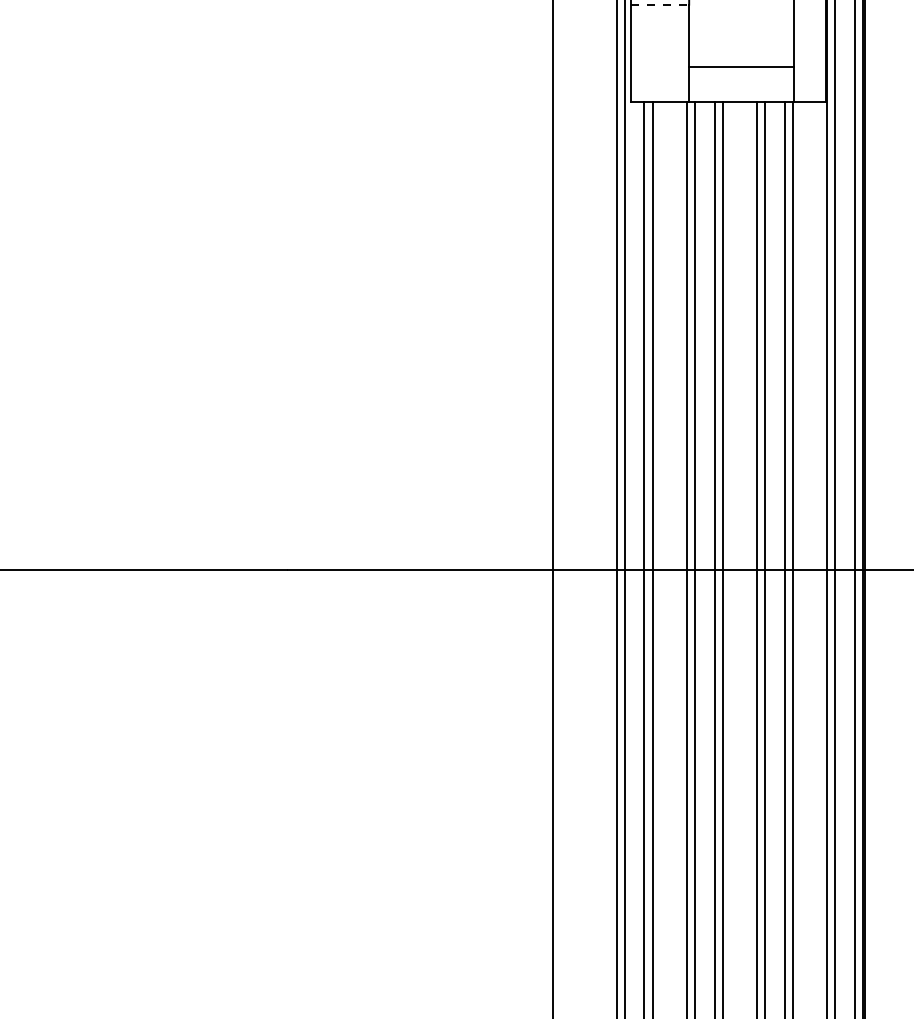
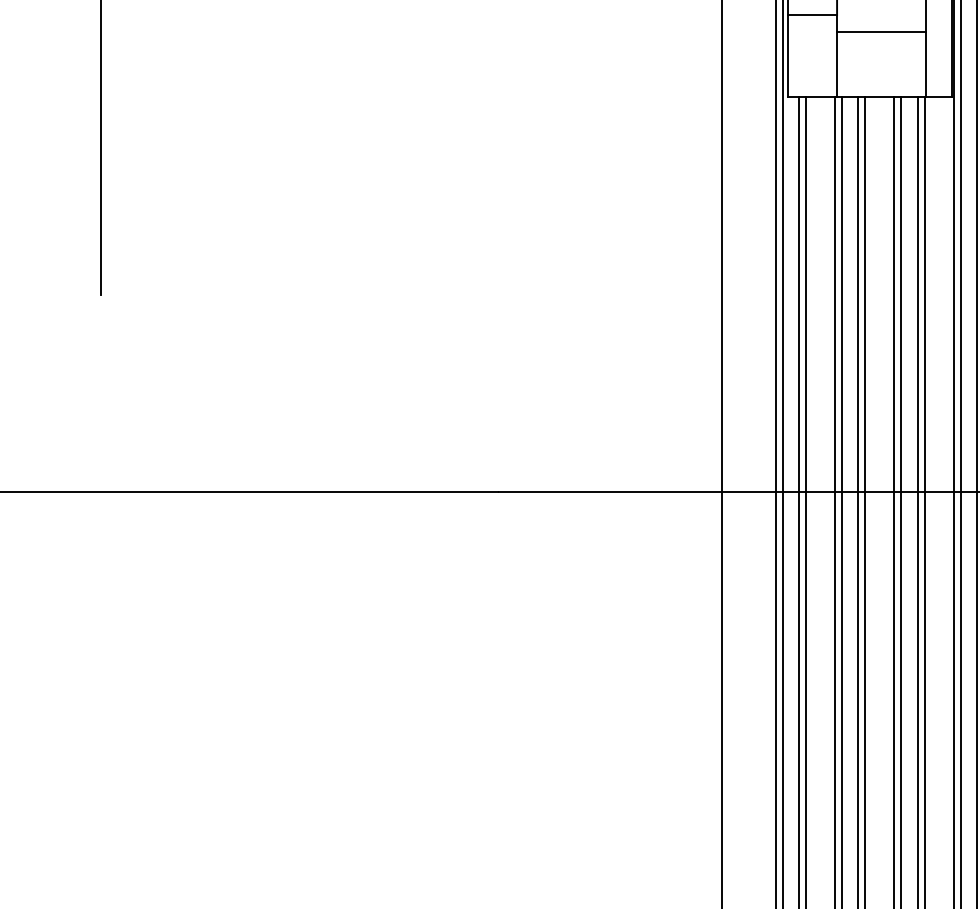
line: (660, 5) -> (812, 15), dashed -> solid
line: (741, 66) -> (881, 31), moved

